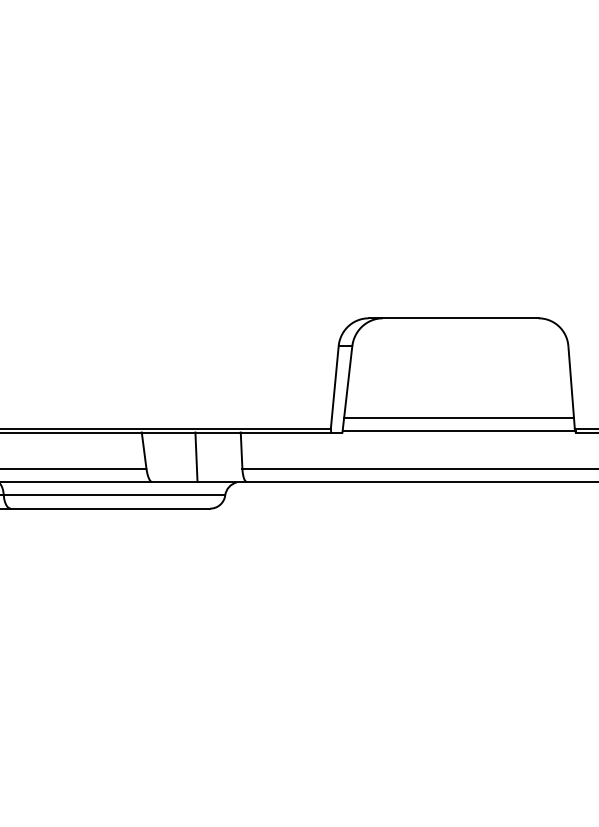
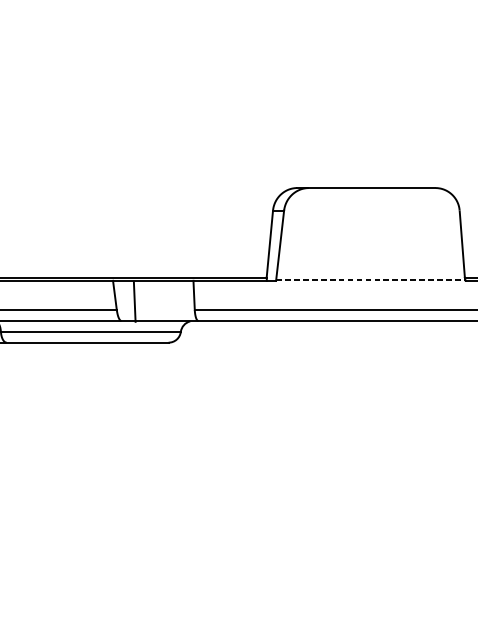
line: (459, 418) -> (371, 269), removed
line: (459, 431) -> (371, 279), solid -> dashed
line: (196, 457) -> (134, 301), moved

